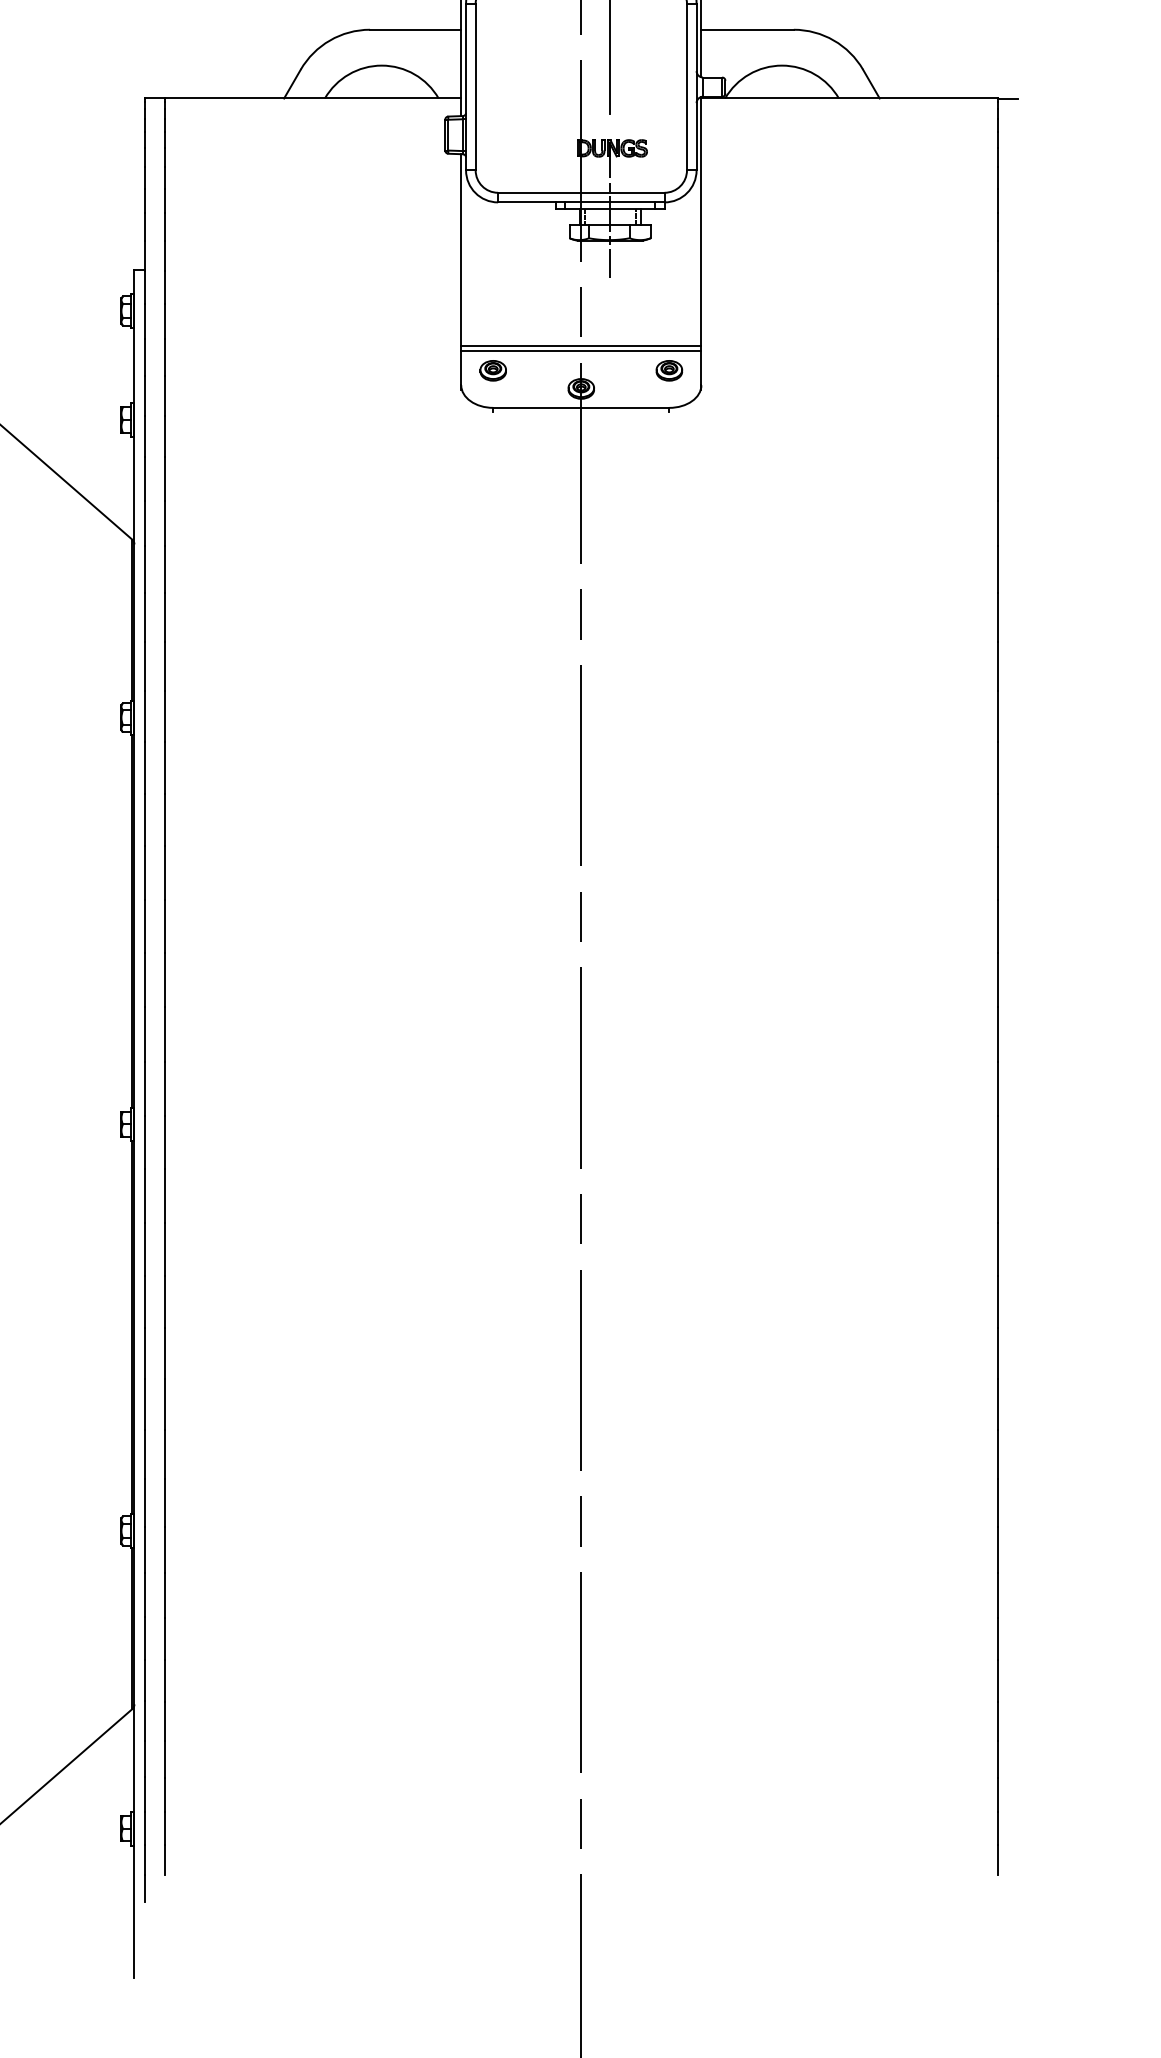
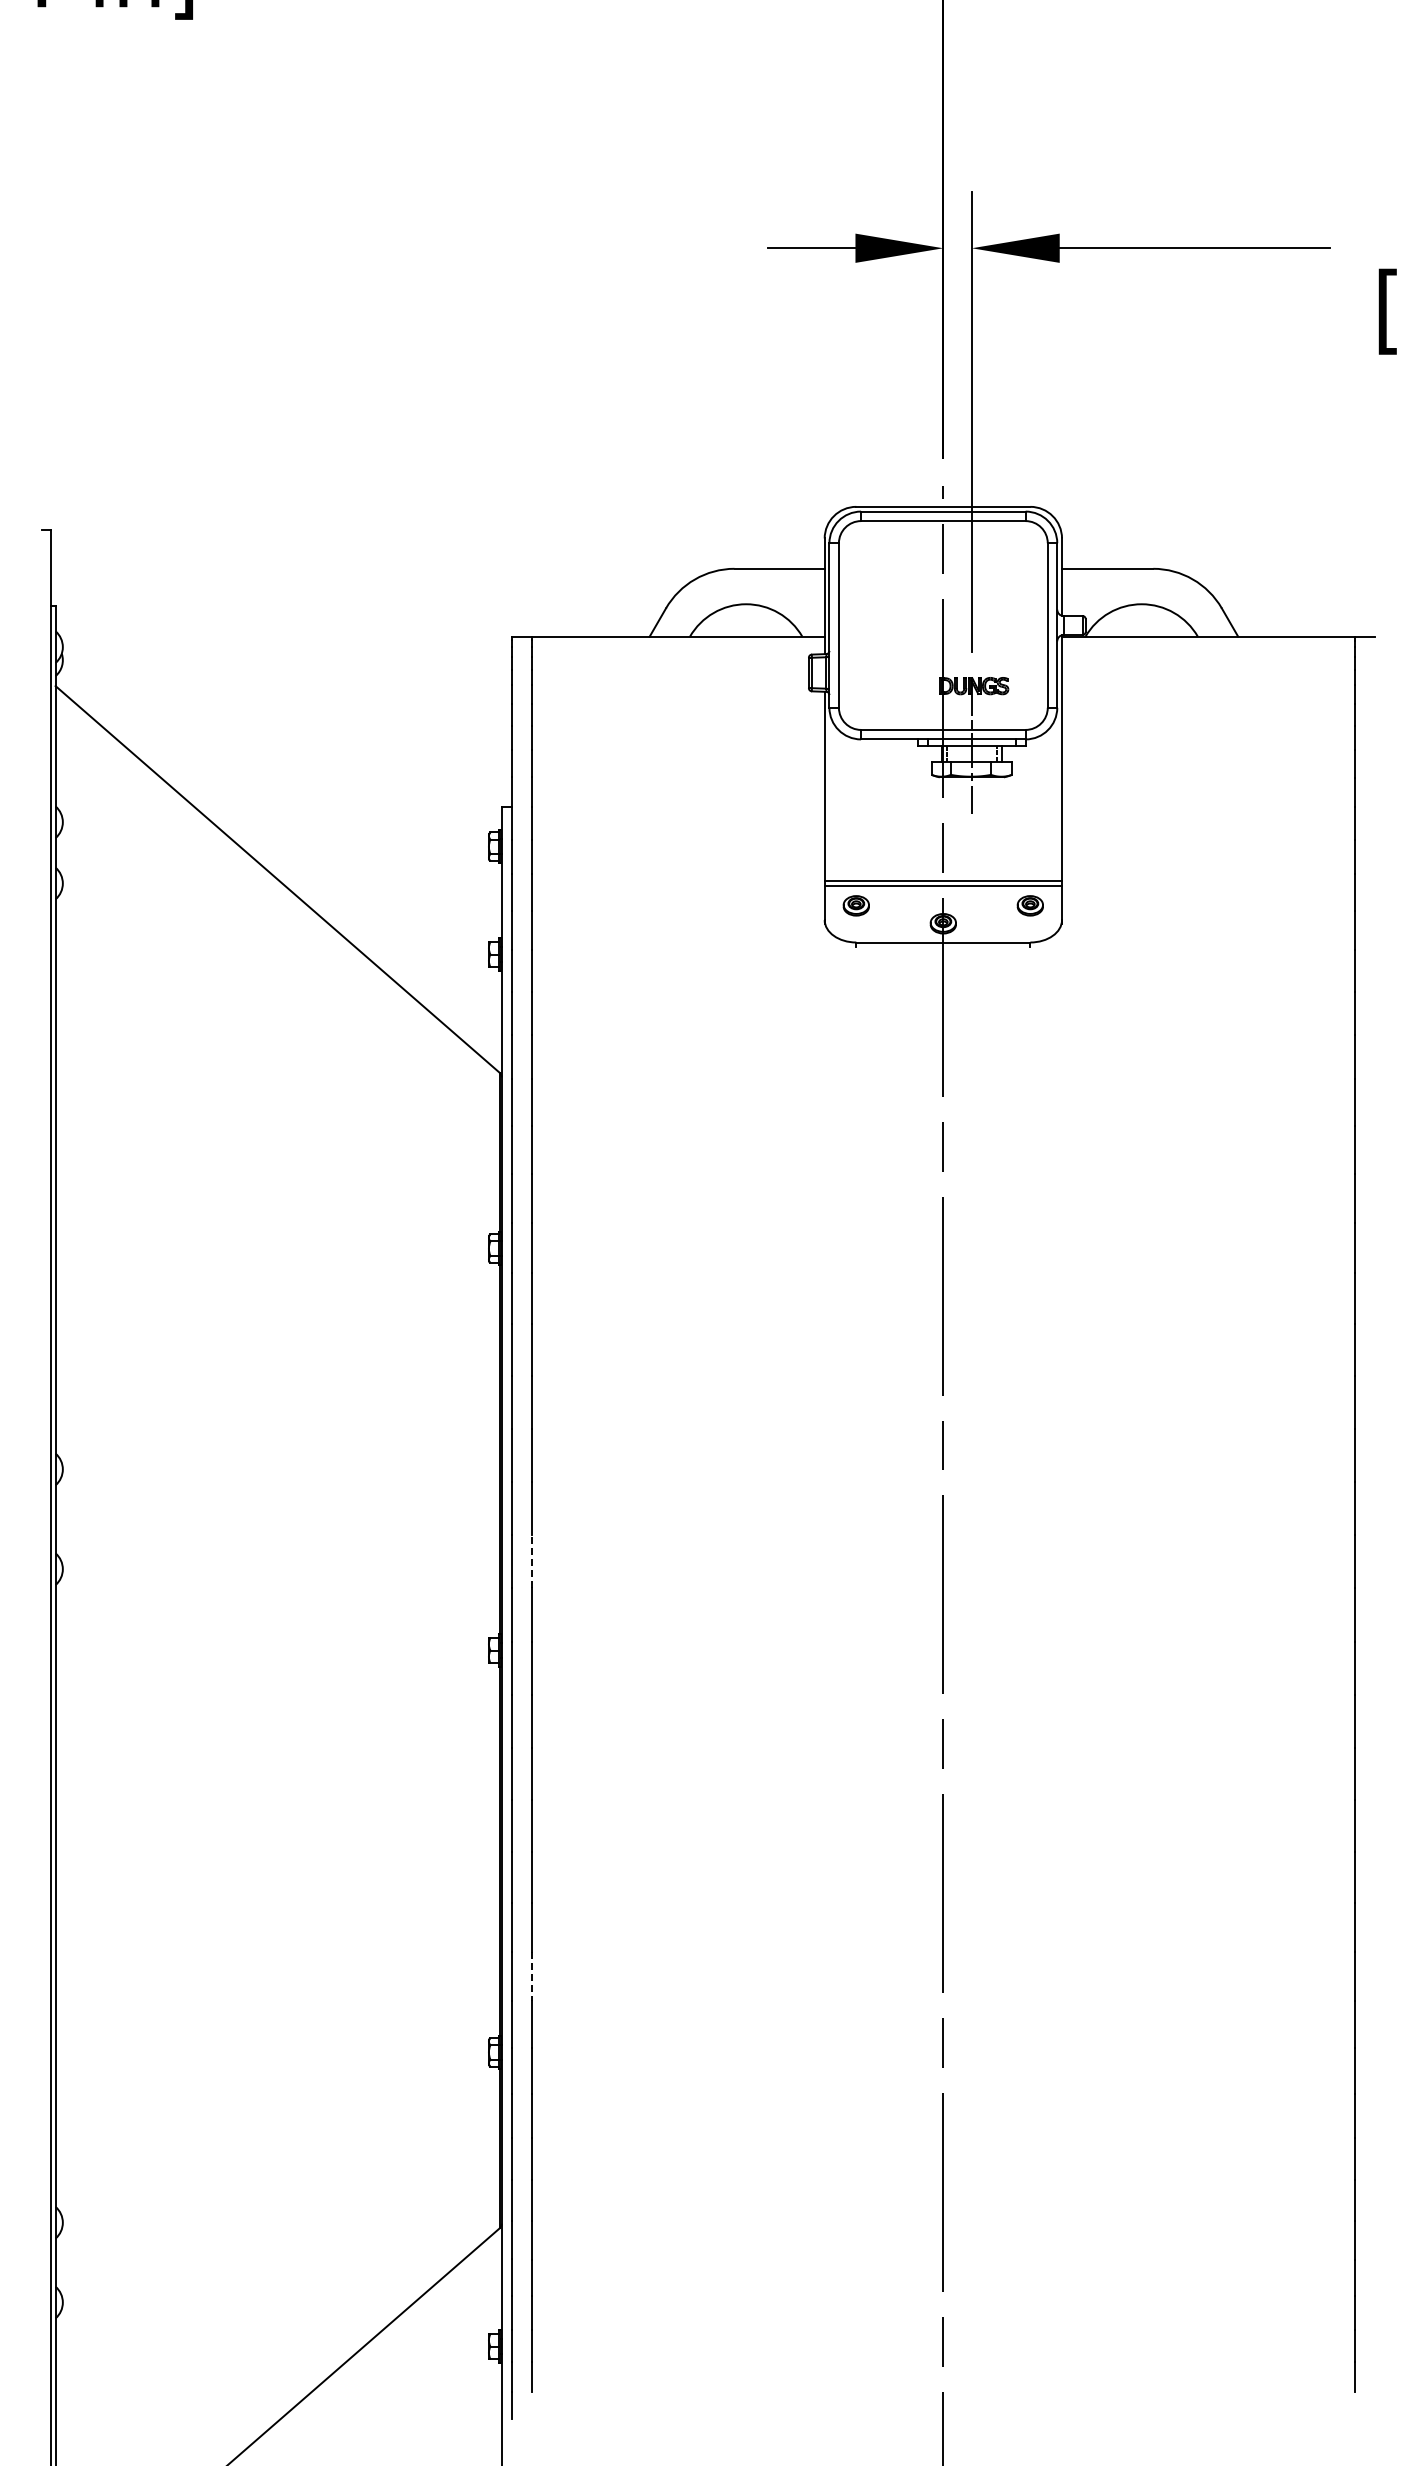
line: (164, 1034) -> (531, 1561), solid -> dashed
line: (164, 1455) -> (531, 1977), solid -> dashed

